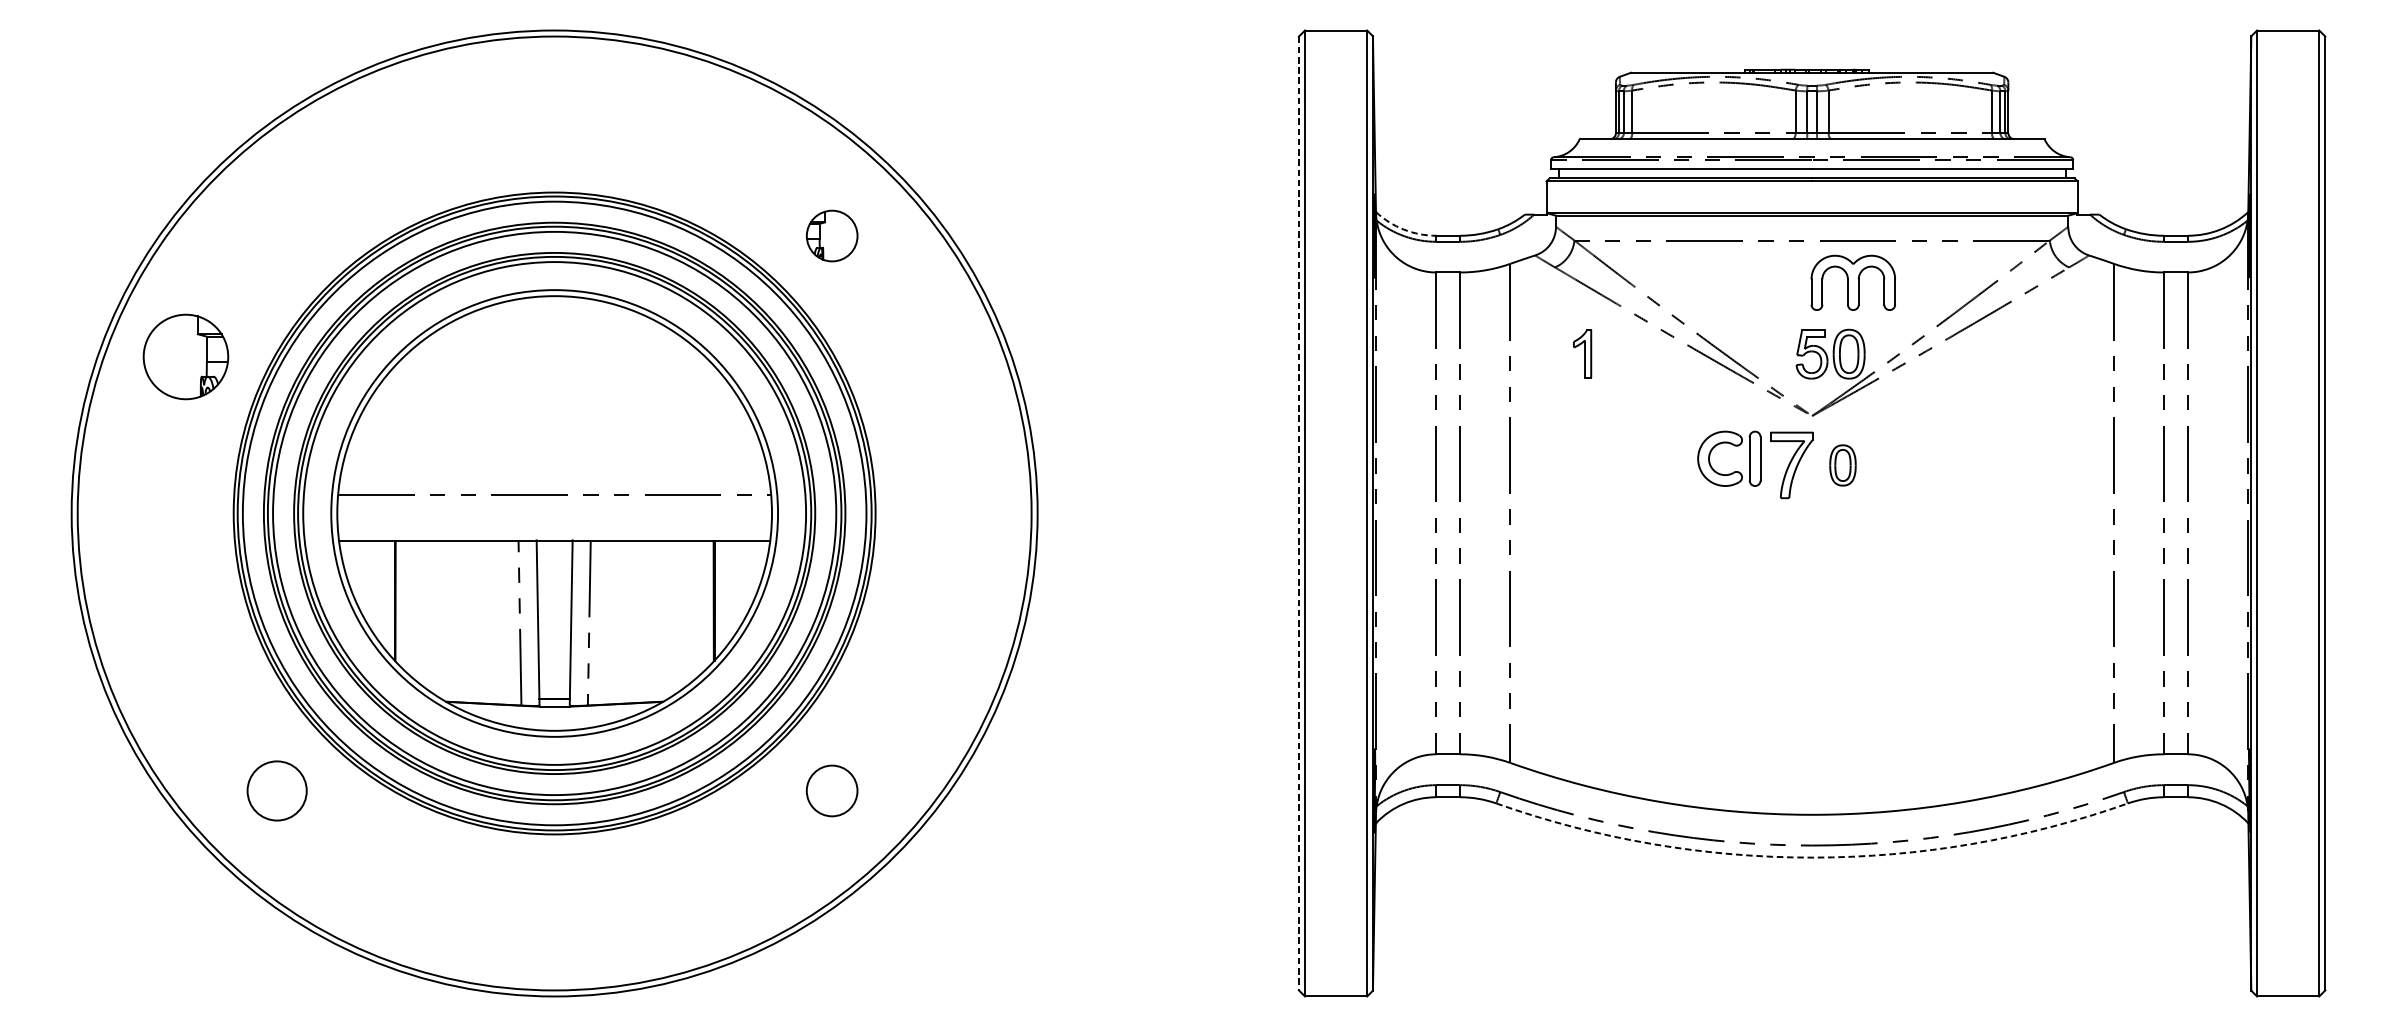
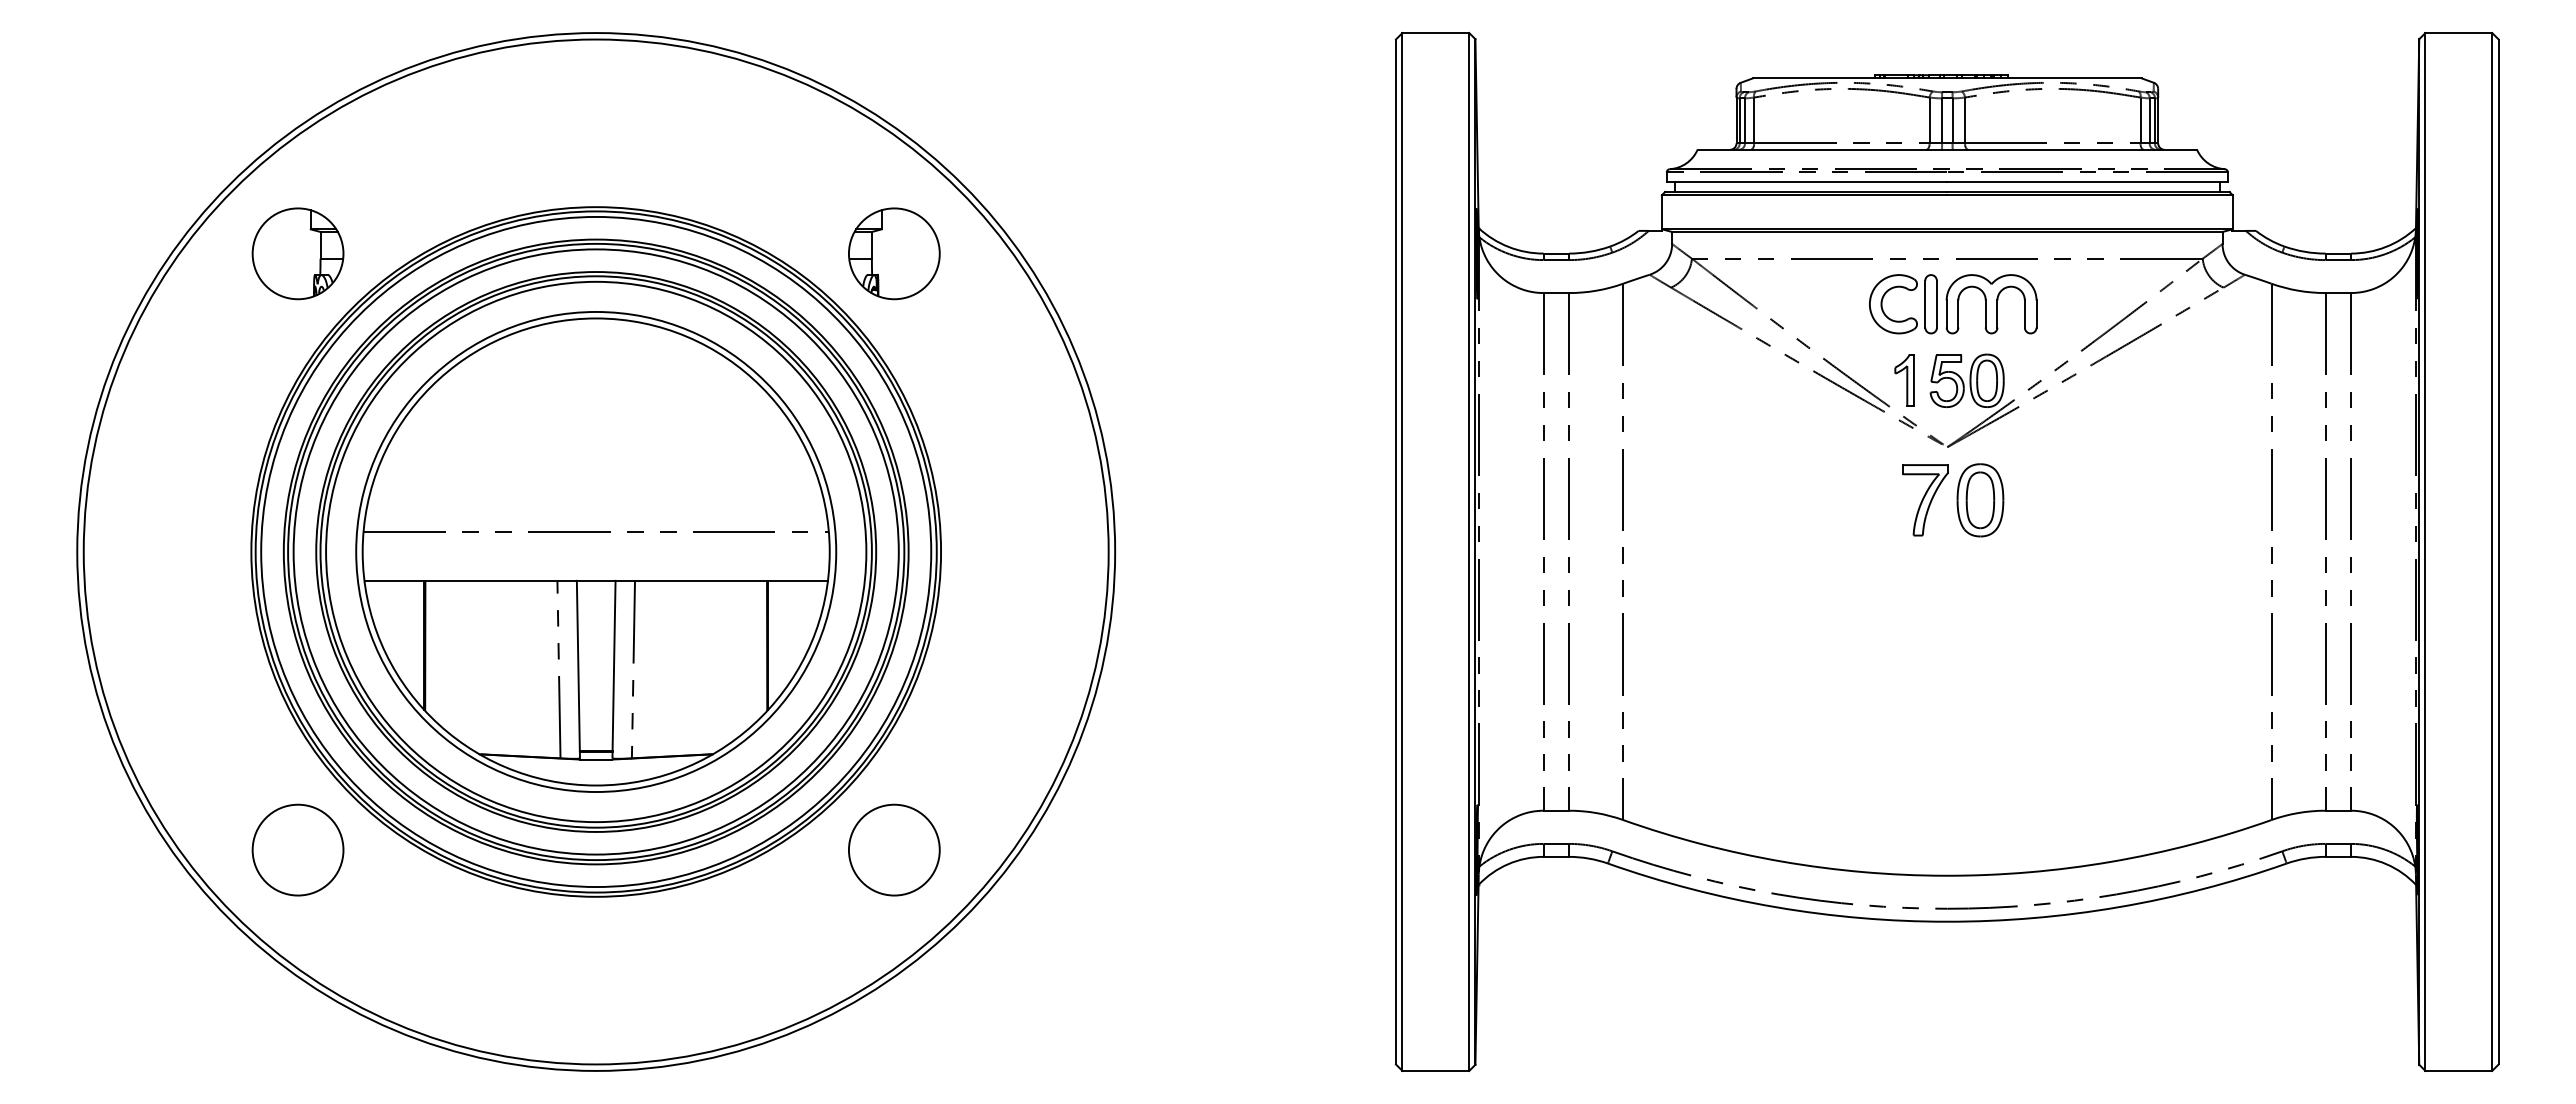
arc: (1403, 230) -> (1508, 247), dashed -> solid
part: (832, 235) -> (894, 253), size x1.67
part: (1582, 353) -> (1904, 380), moved
part: (185, 356) -> (297, 253), moved
part: (1843, 465) -> (1980, 500), size x1.67
part: (1735, 471) -> (1909, 317), moved
line: (1298, 513) -> (1395, 552), dashed -> solid
circle: (276, 790) -> (297, 849), size x1.43
circle: (831, 790) -> (893, 849), size x1.67
arc: (1812, 857) -> (1947, 921), dashed -> solid

